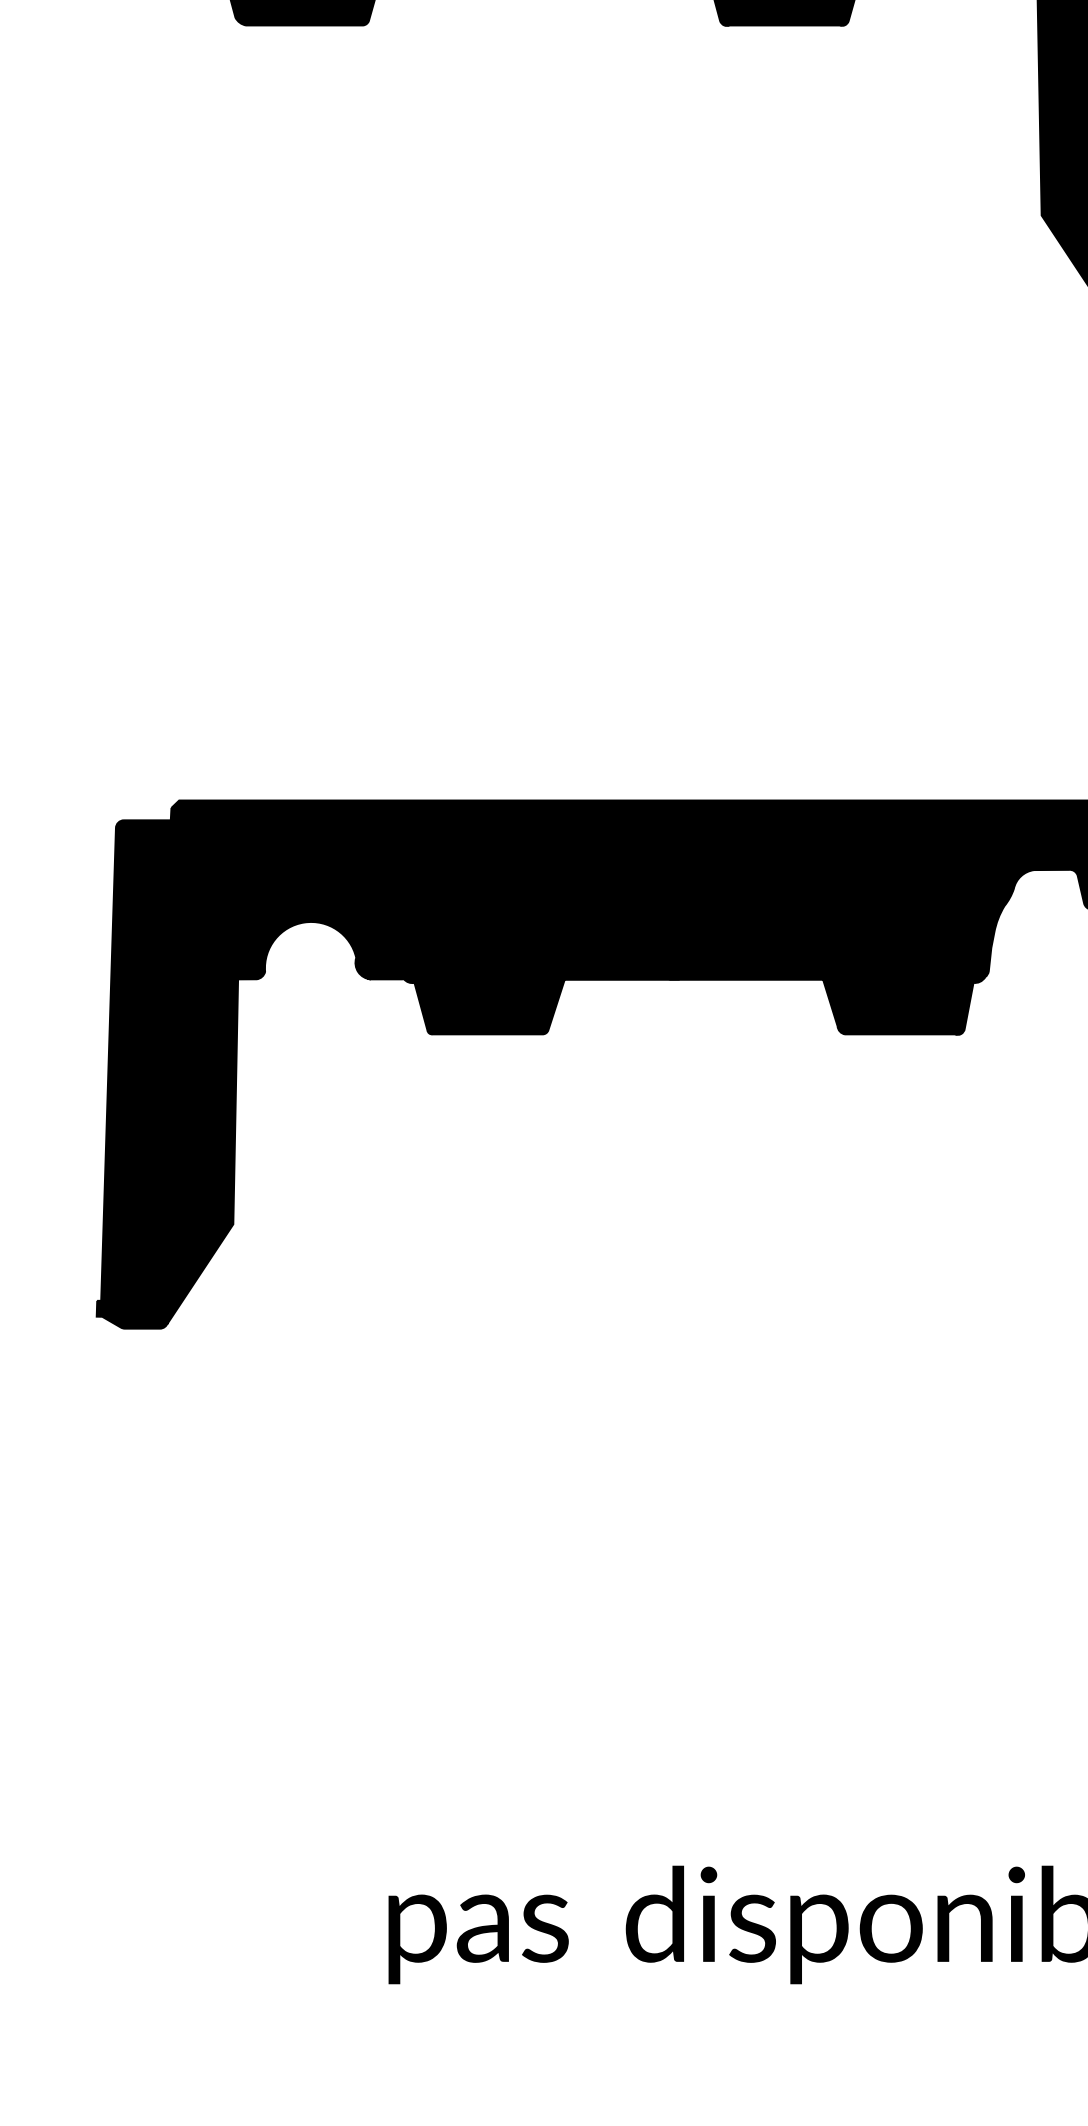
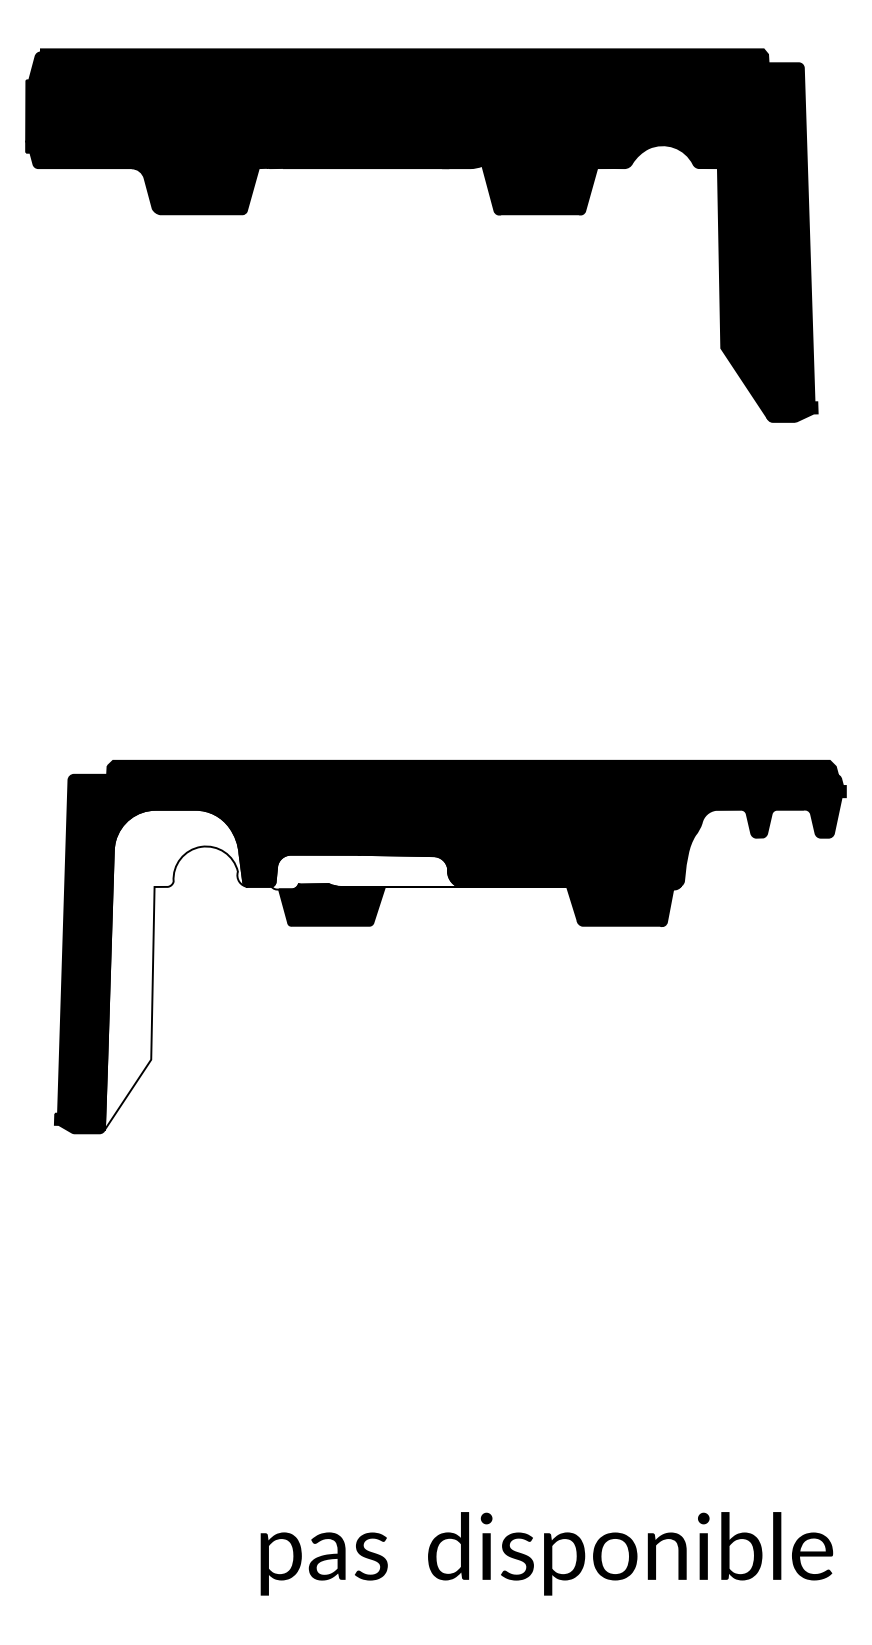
fill: (535, 957) -> (364, 871), removed
fill: (269, 1096) -> (176, 969), removed

